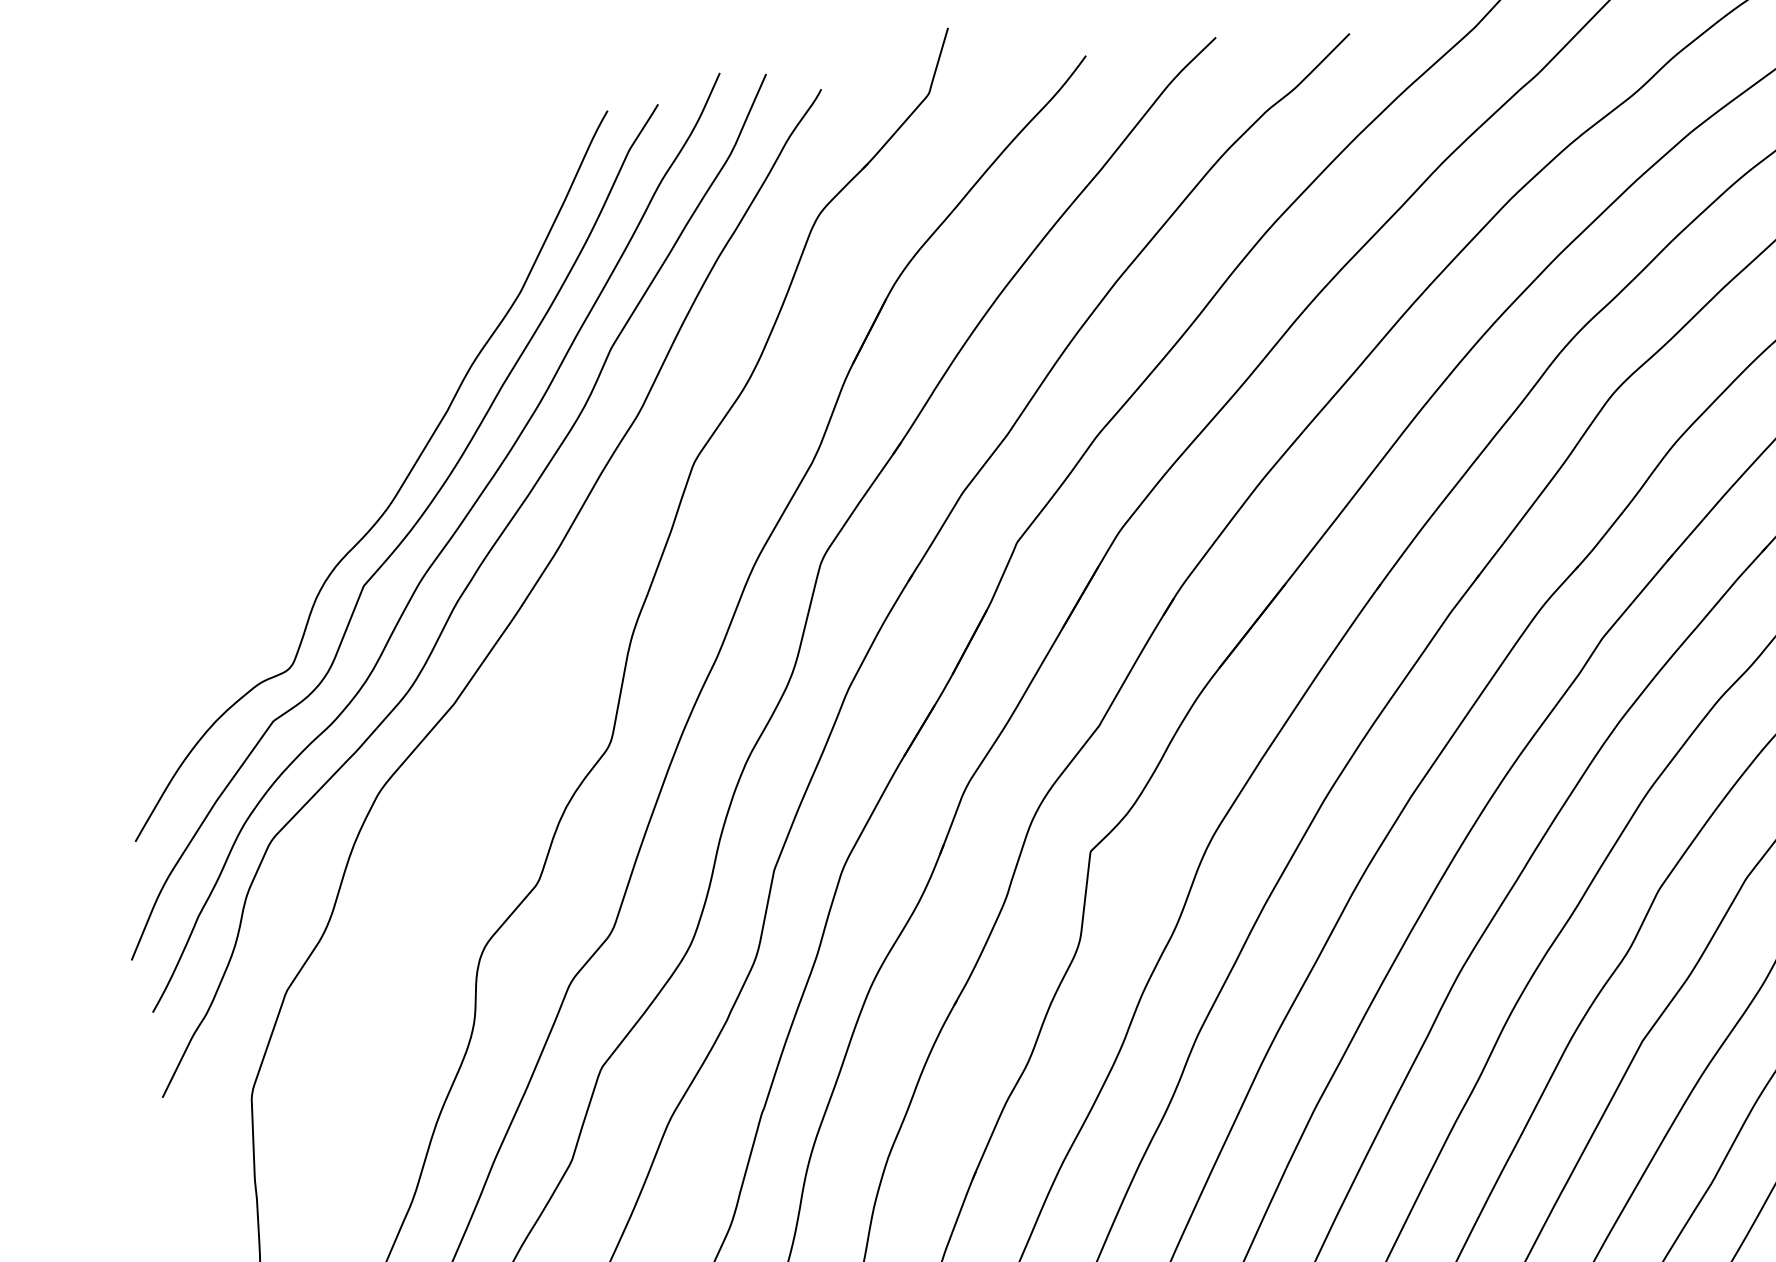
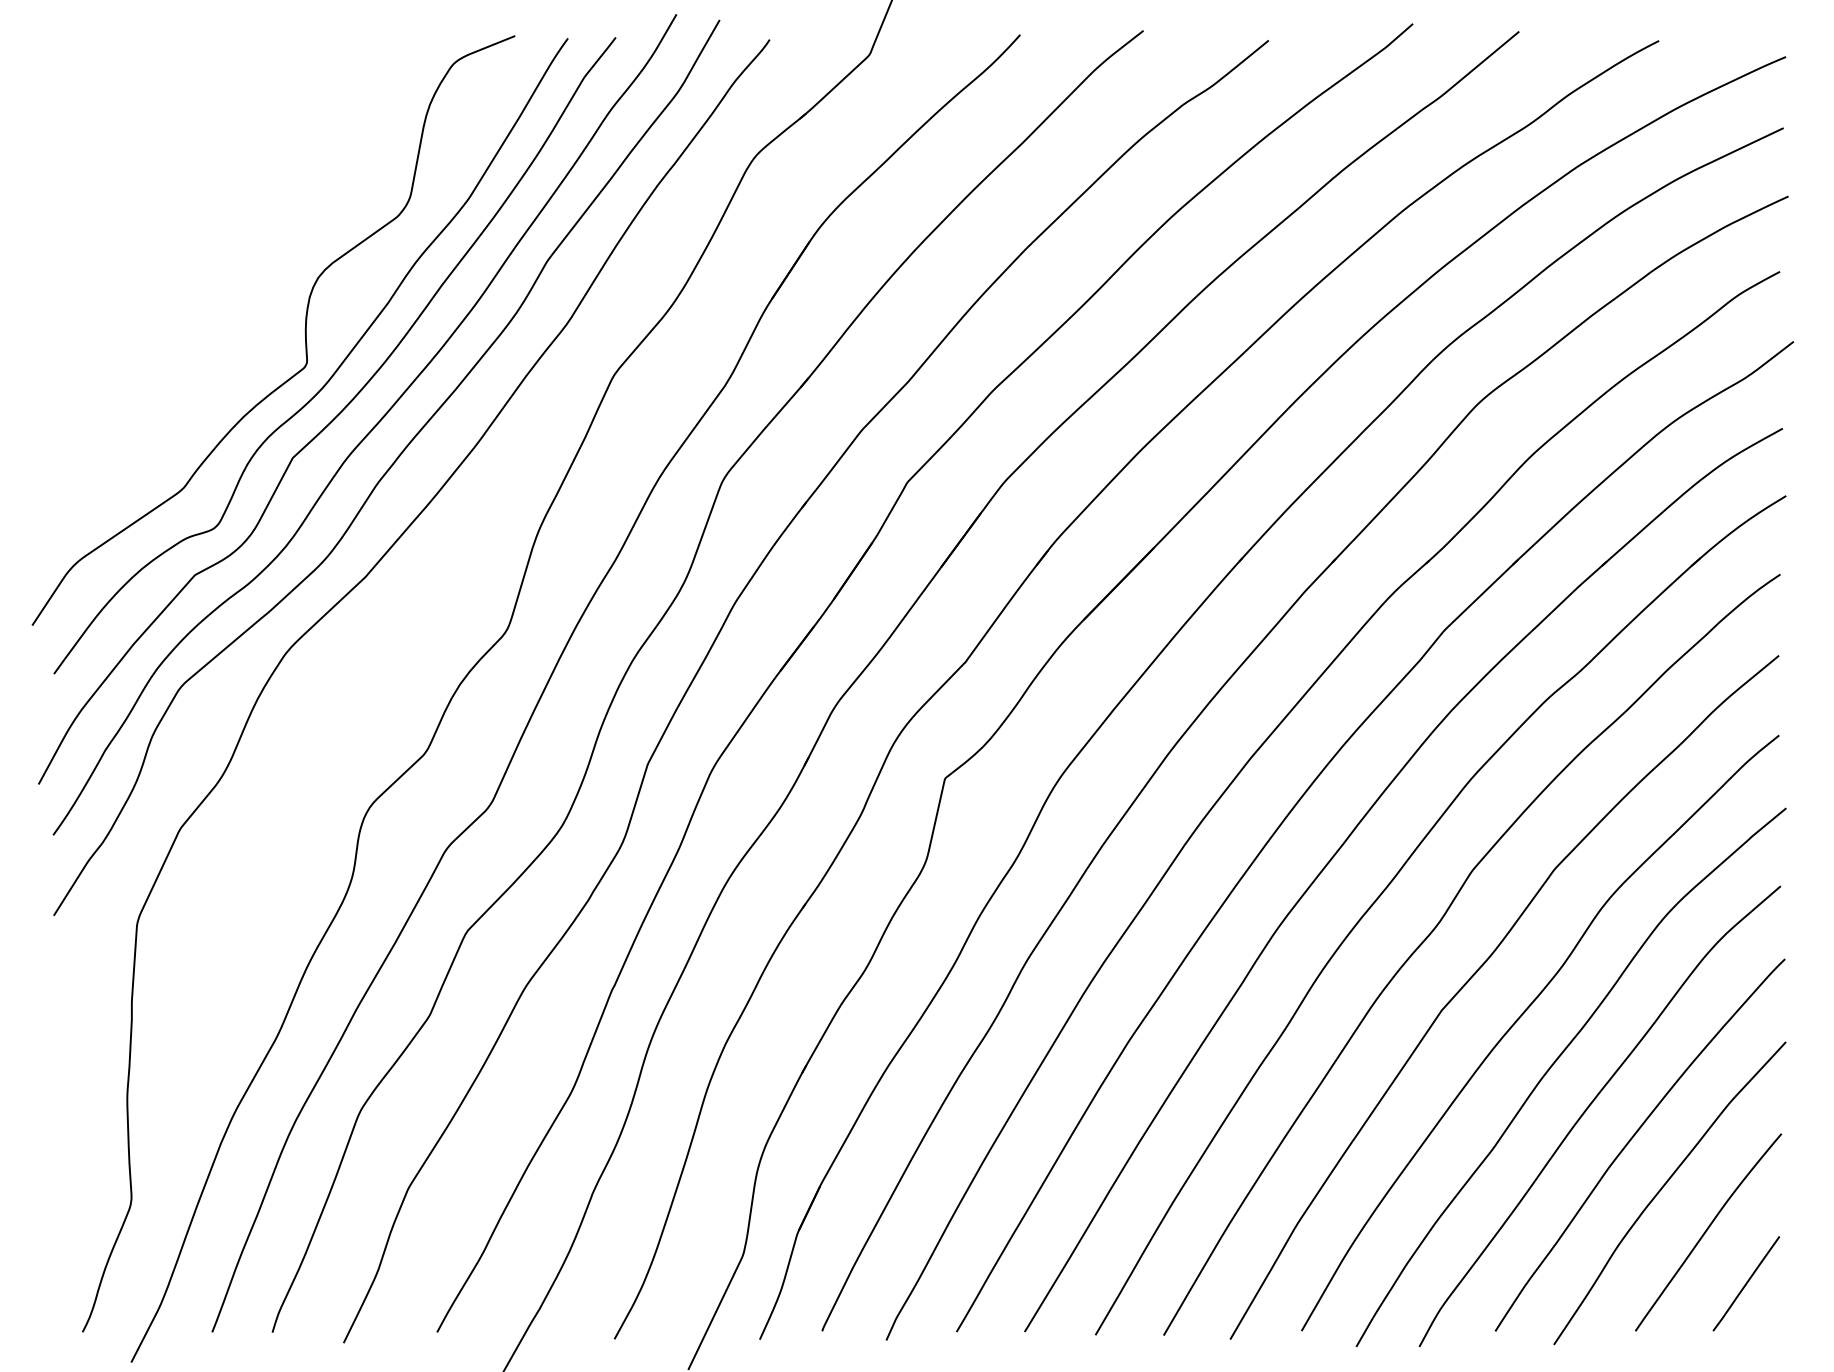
curve: (361, 449) -> (304, 330), added

